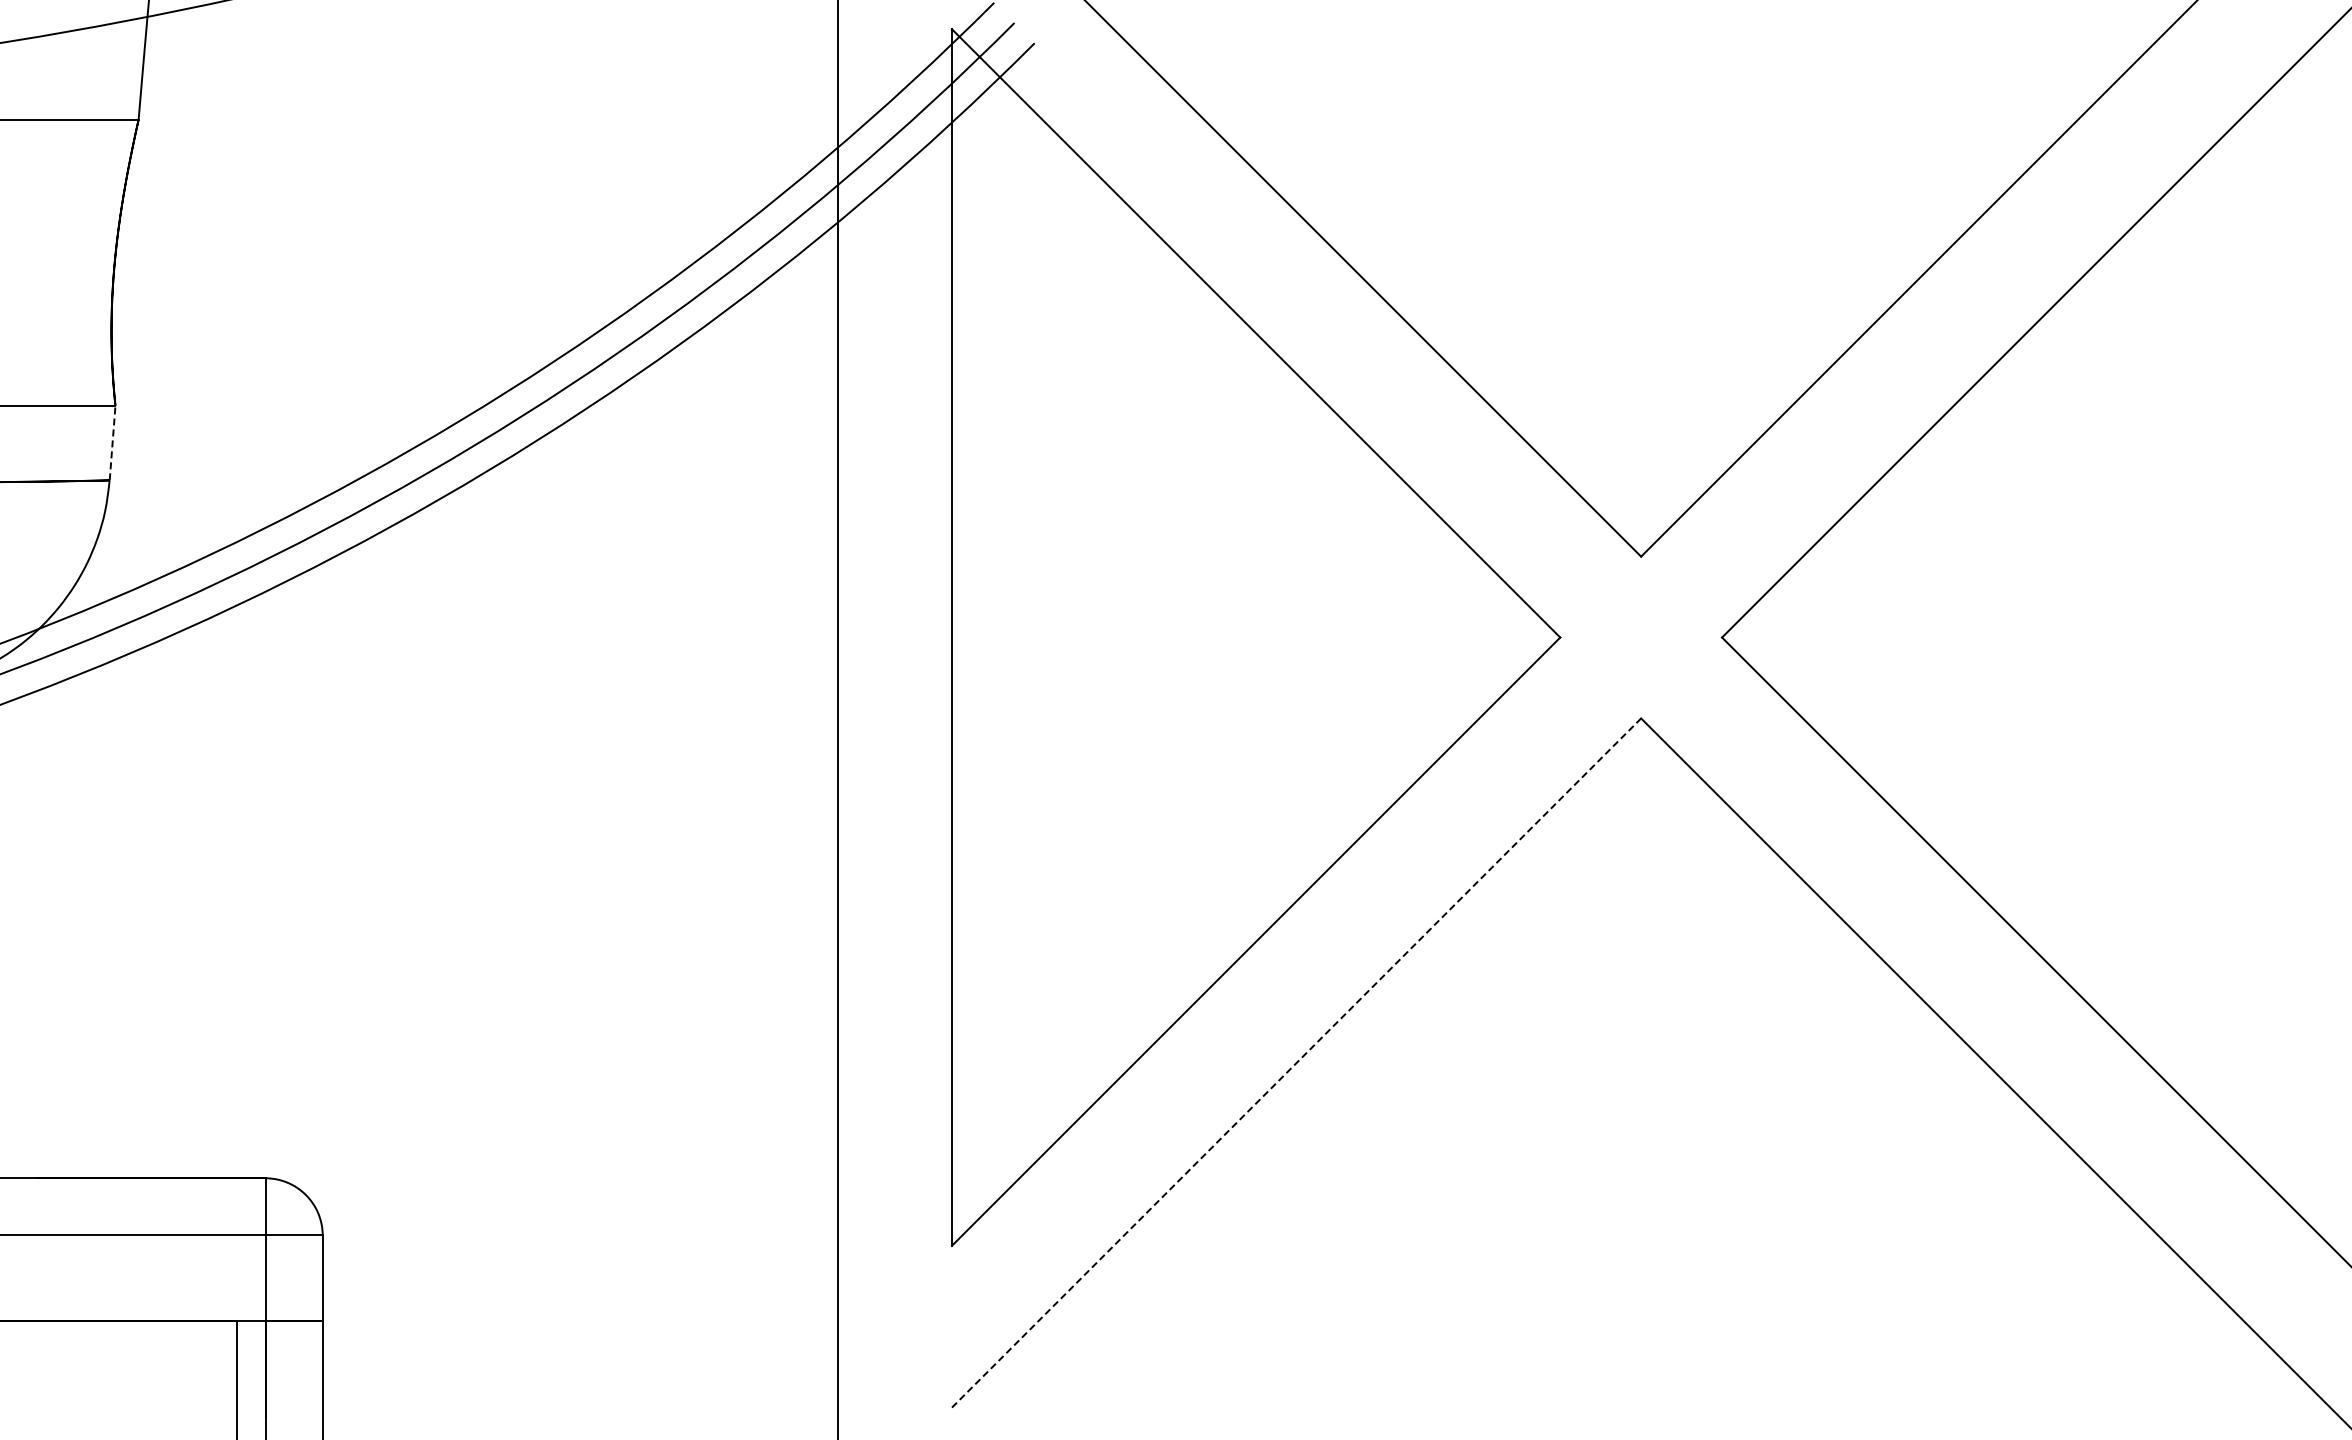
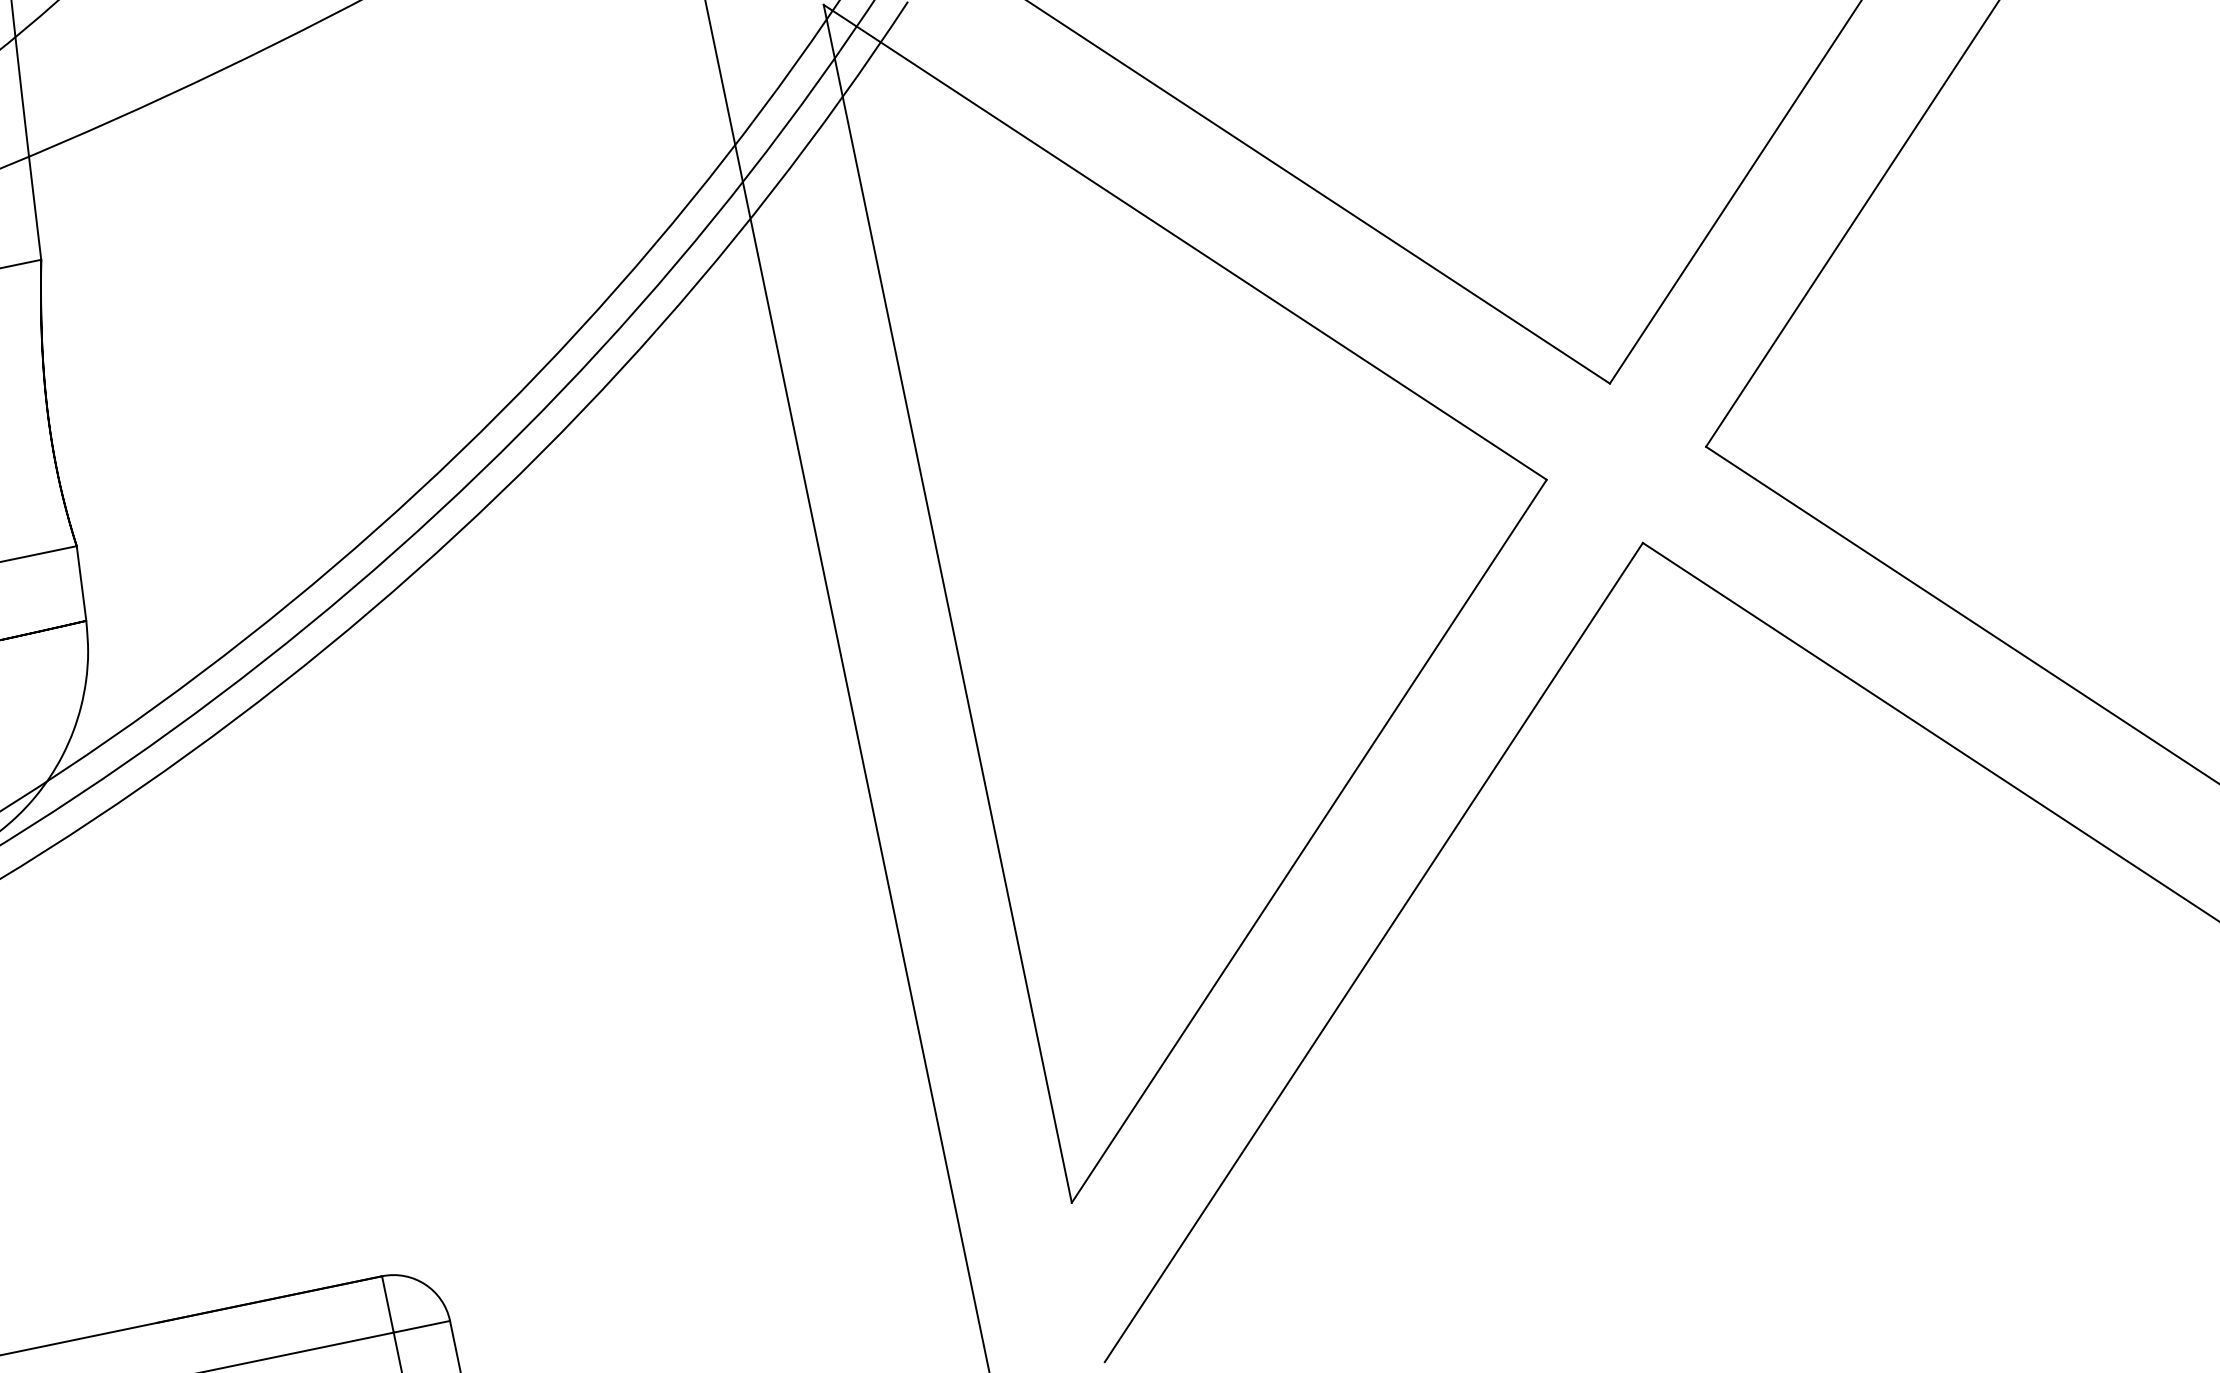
line: (112, 442) -> (81, 582), dashed -> solid
line: (1296, 1062) -> (1373, 952), dashed -> solid

